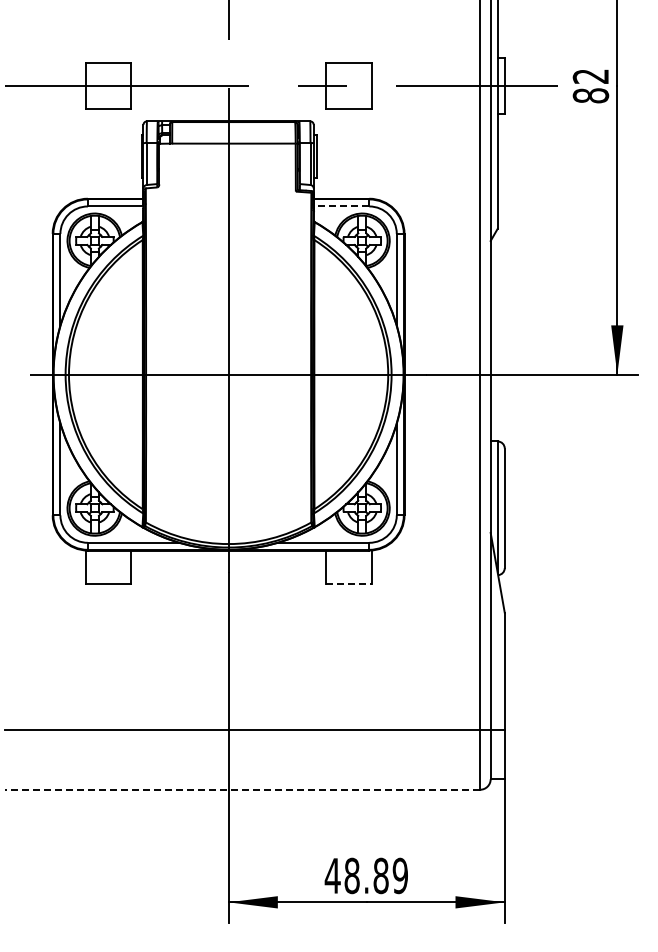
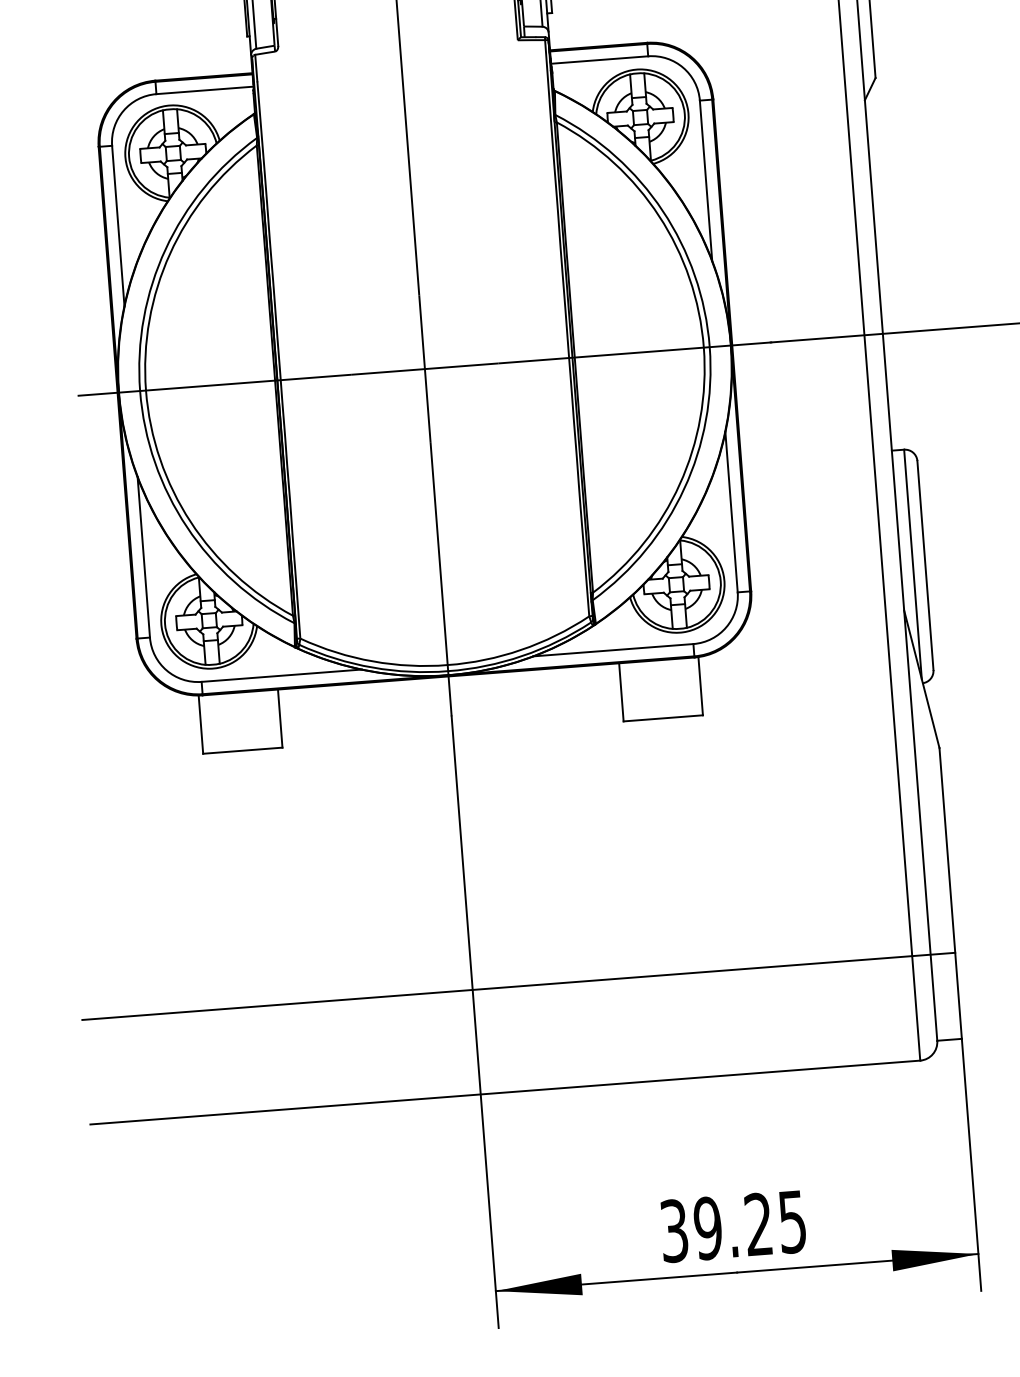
line: (341, 206) -> (599, 60), dashed -> solid
line: (348, 583) -> (662, 717), dashed -> solid
line: (242, 789) -> (504, 1092), dashed -> solid
text: (365, 875) -> (731, 1225), 48.89 -> 39.25

